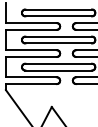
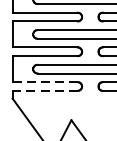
line: (31, 77) -> (45, 82), solid -> dashed
line: (30, 84) -> (44, 91), solid -> dashed

